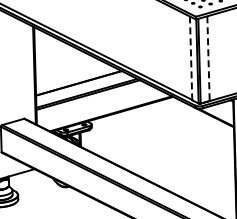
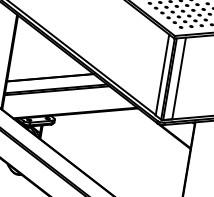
line: (191, 58) -> (162, 75), dashed -> solid
line: (208, 59) -> (178, 79), dashed -> solid

